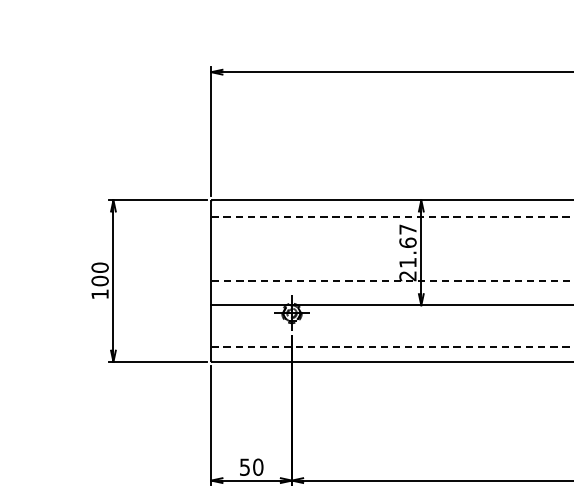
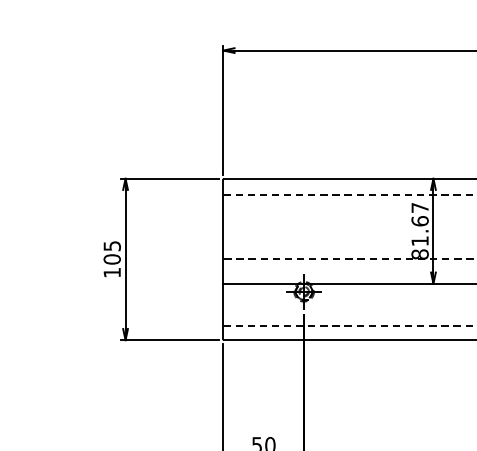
text: (99, 267) -> (111, 245), 100 -> 105
text: (407, 276) -> (419, 254), 21.67 -> 81.67

